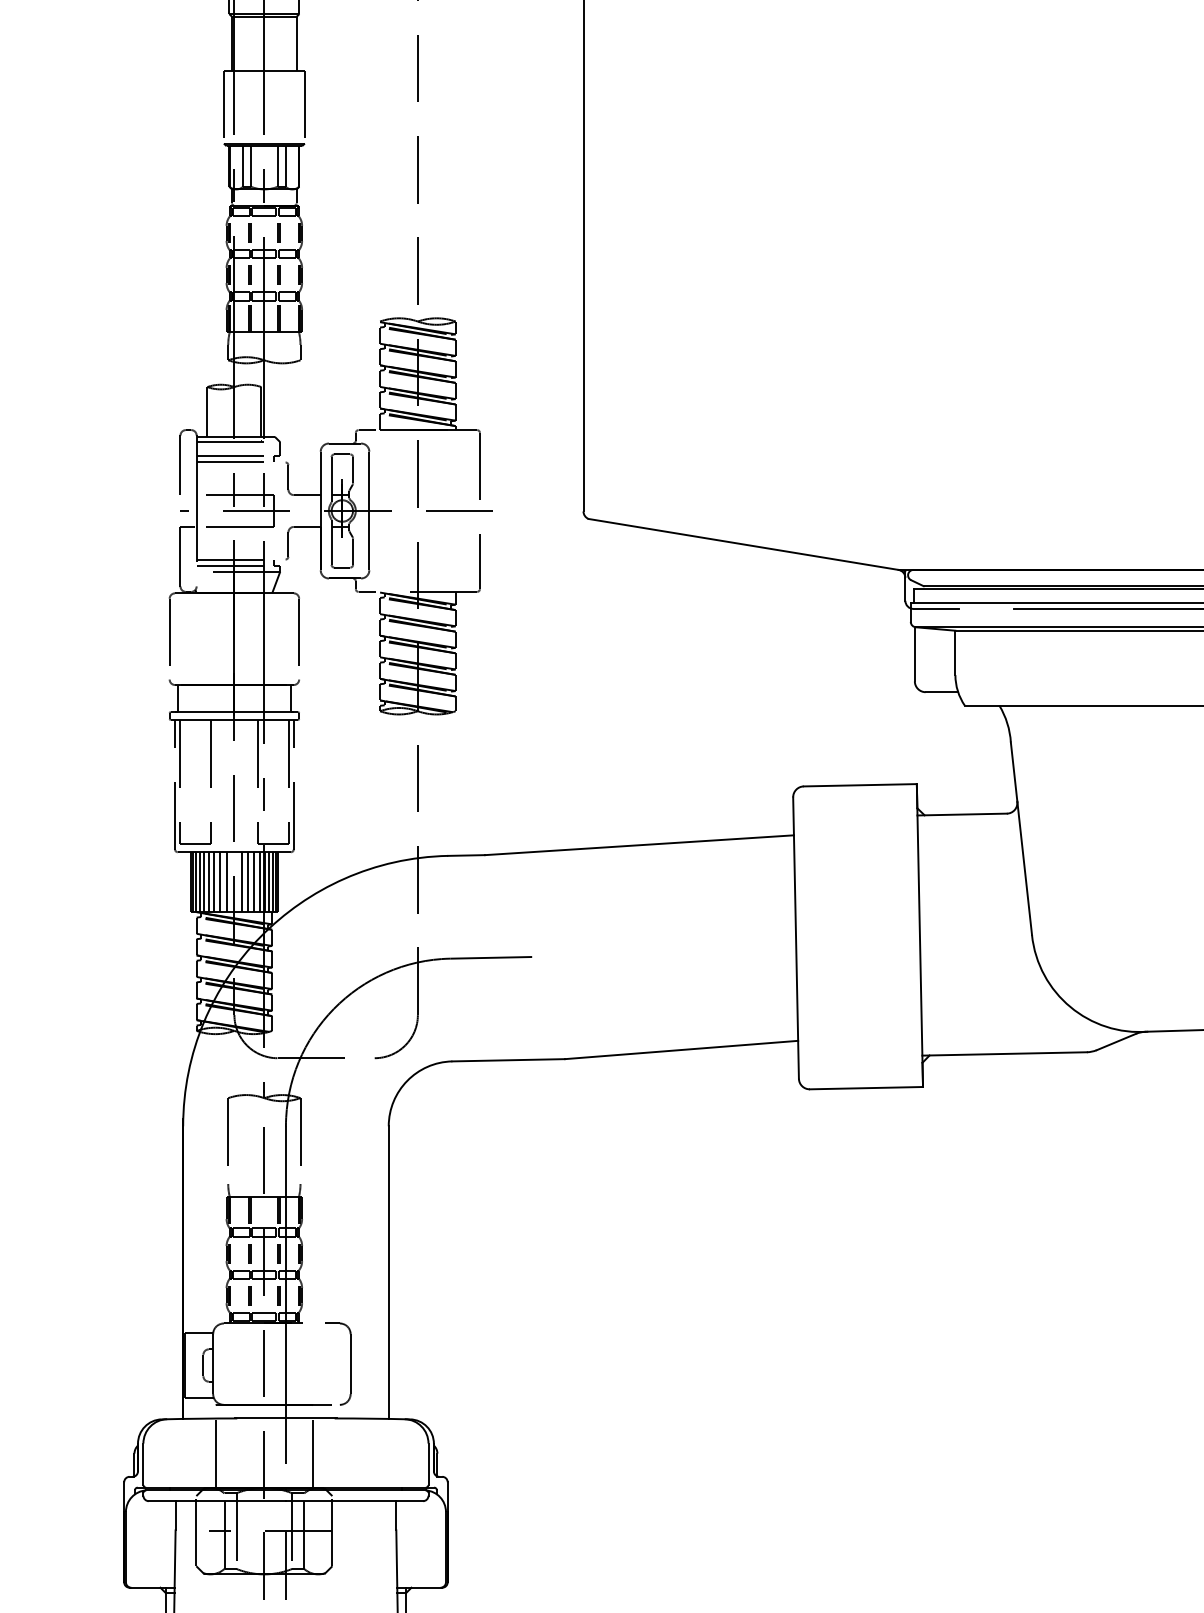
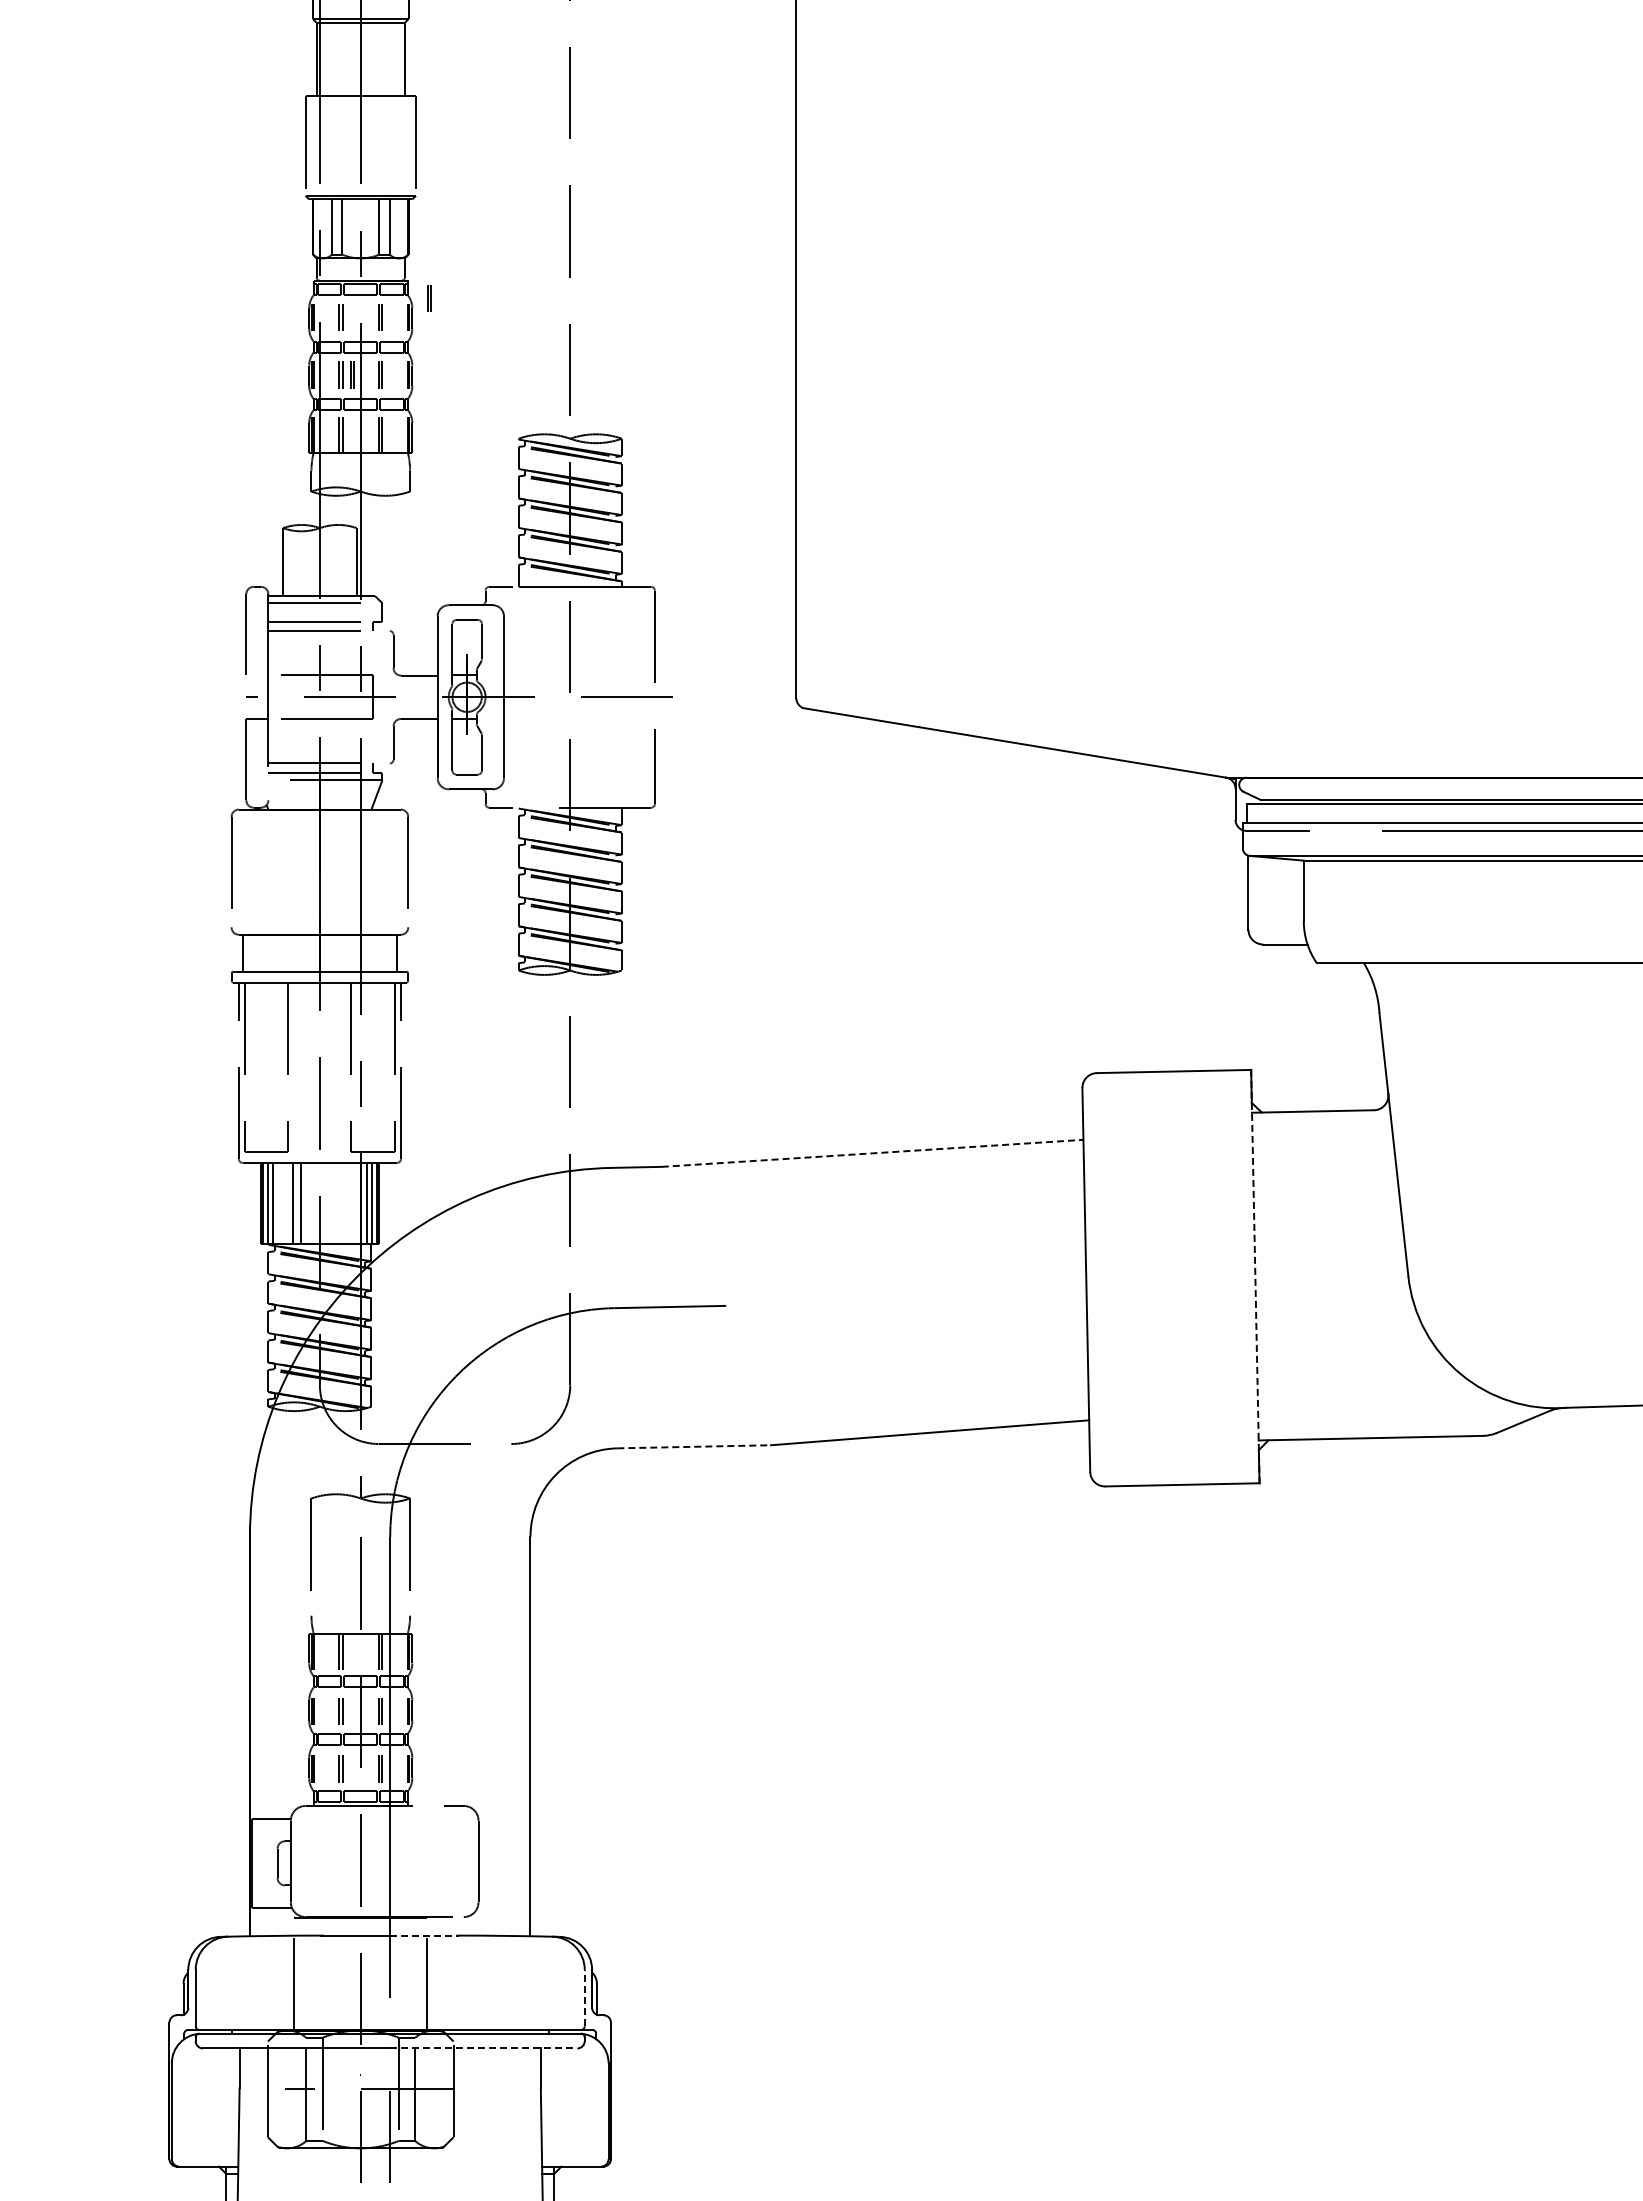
line: (314, 218) -> (428, 298), added
line: (257, 274) -> (351, 374), added
line: (640, 845) -> (873, 1153), solid -> dashed
line: (204, 881) -> (278, 1202), removed
line: (209, 881) -> (285, 1202), removed
line: (226, 881) -> (309, 1202), removed
line: (242, 881) -> (330, 1202), removed
line: (248, 881) -> (339, 1202), removed
line: (254, 881) -> (347, 1202), removed
line: (259, 881) -> (354, 1202), removed
line: (920, 935) -> (1255, 1276), solid -> dashed
line: (508, 1060) -> (694, 1446), solid -> dashed
line: (311, 1418) -> (424, 1935), solid -> dashed
line: (428, 1463) -> (584, 1997), solid -> dashed
line: (354, 1501) -> (483, 2048), solid -> dashed

